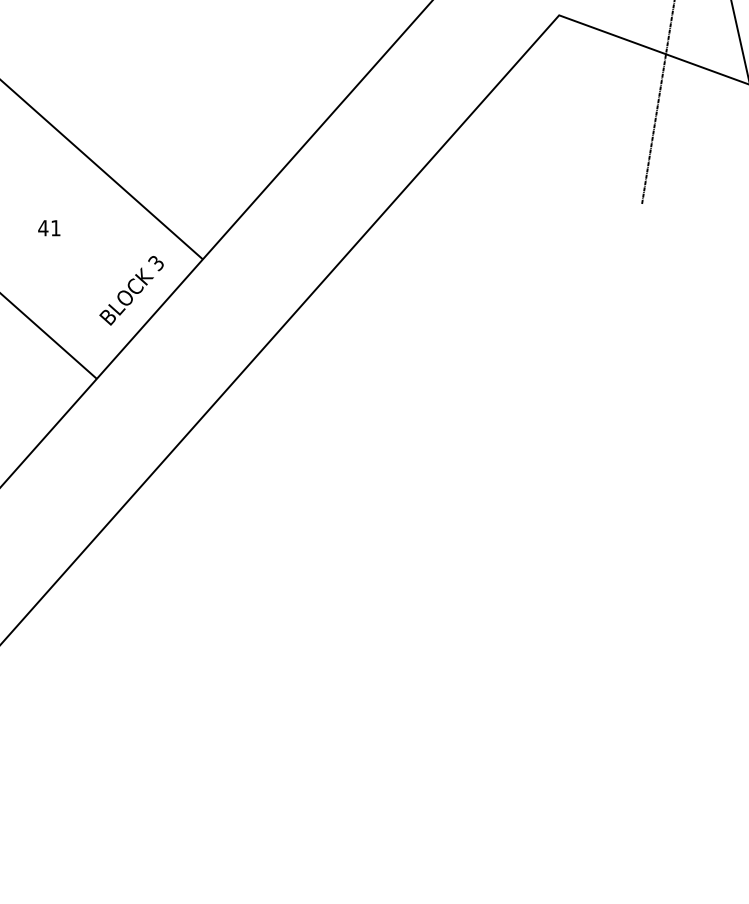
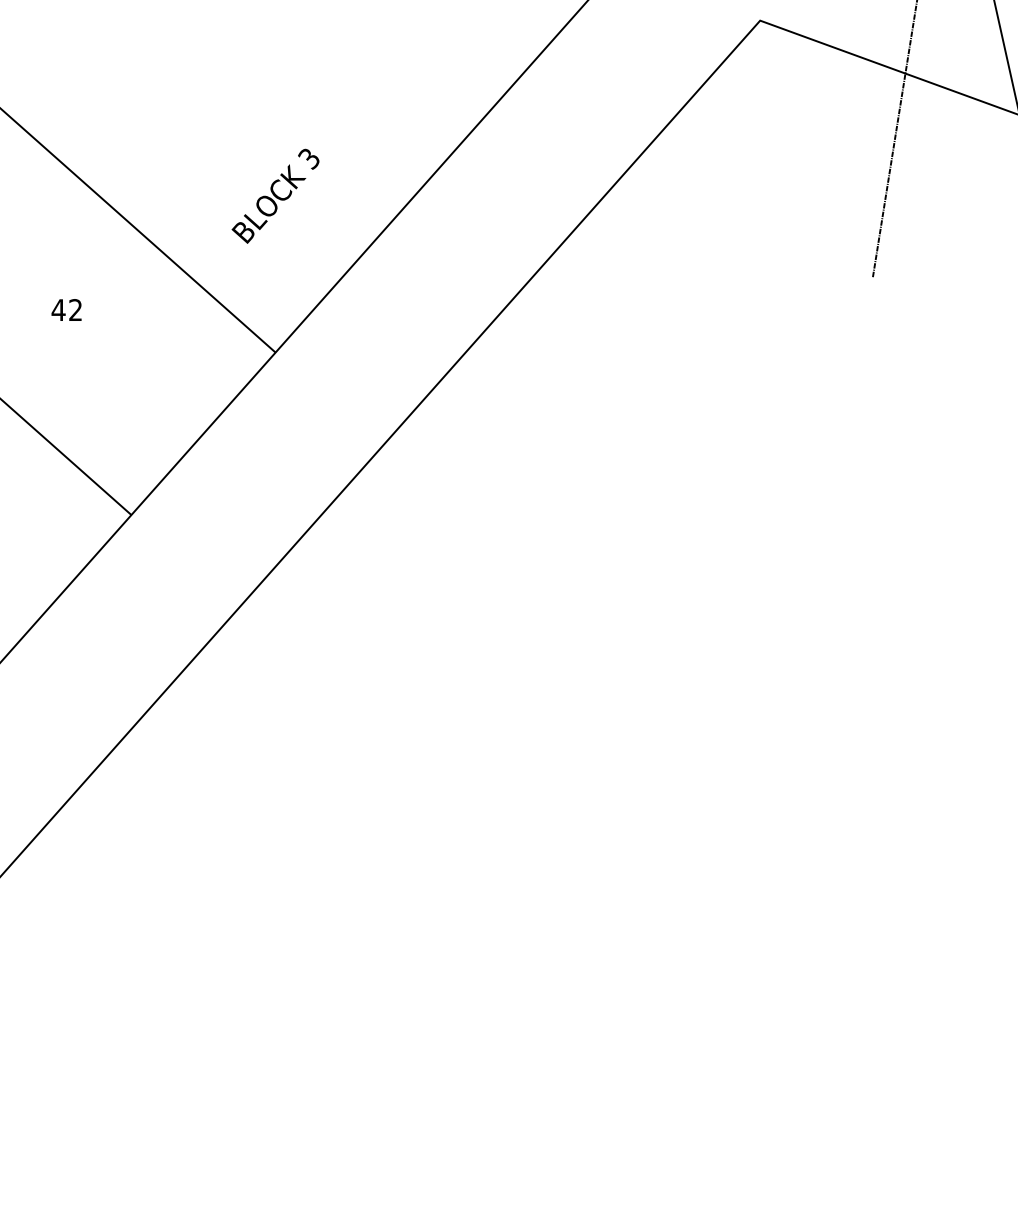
text: (55, 227) -> (75, 309), 41 -> 42
text: (131, 290) -> (275, 195), moved

